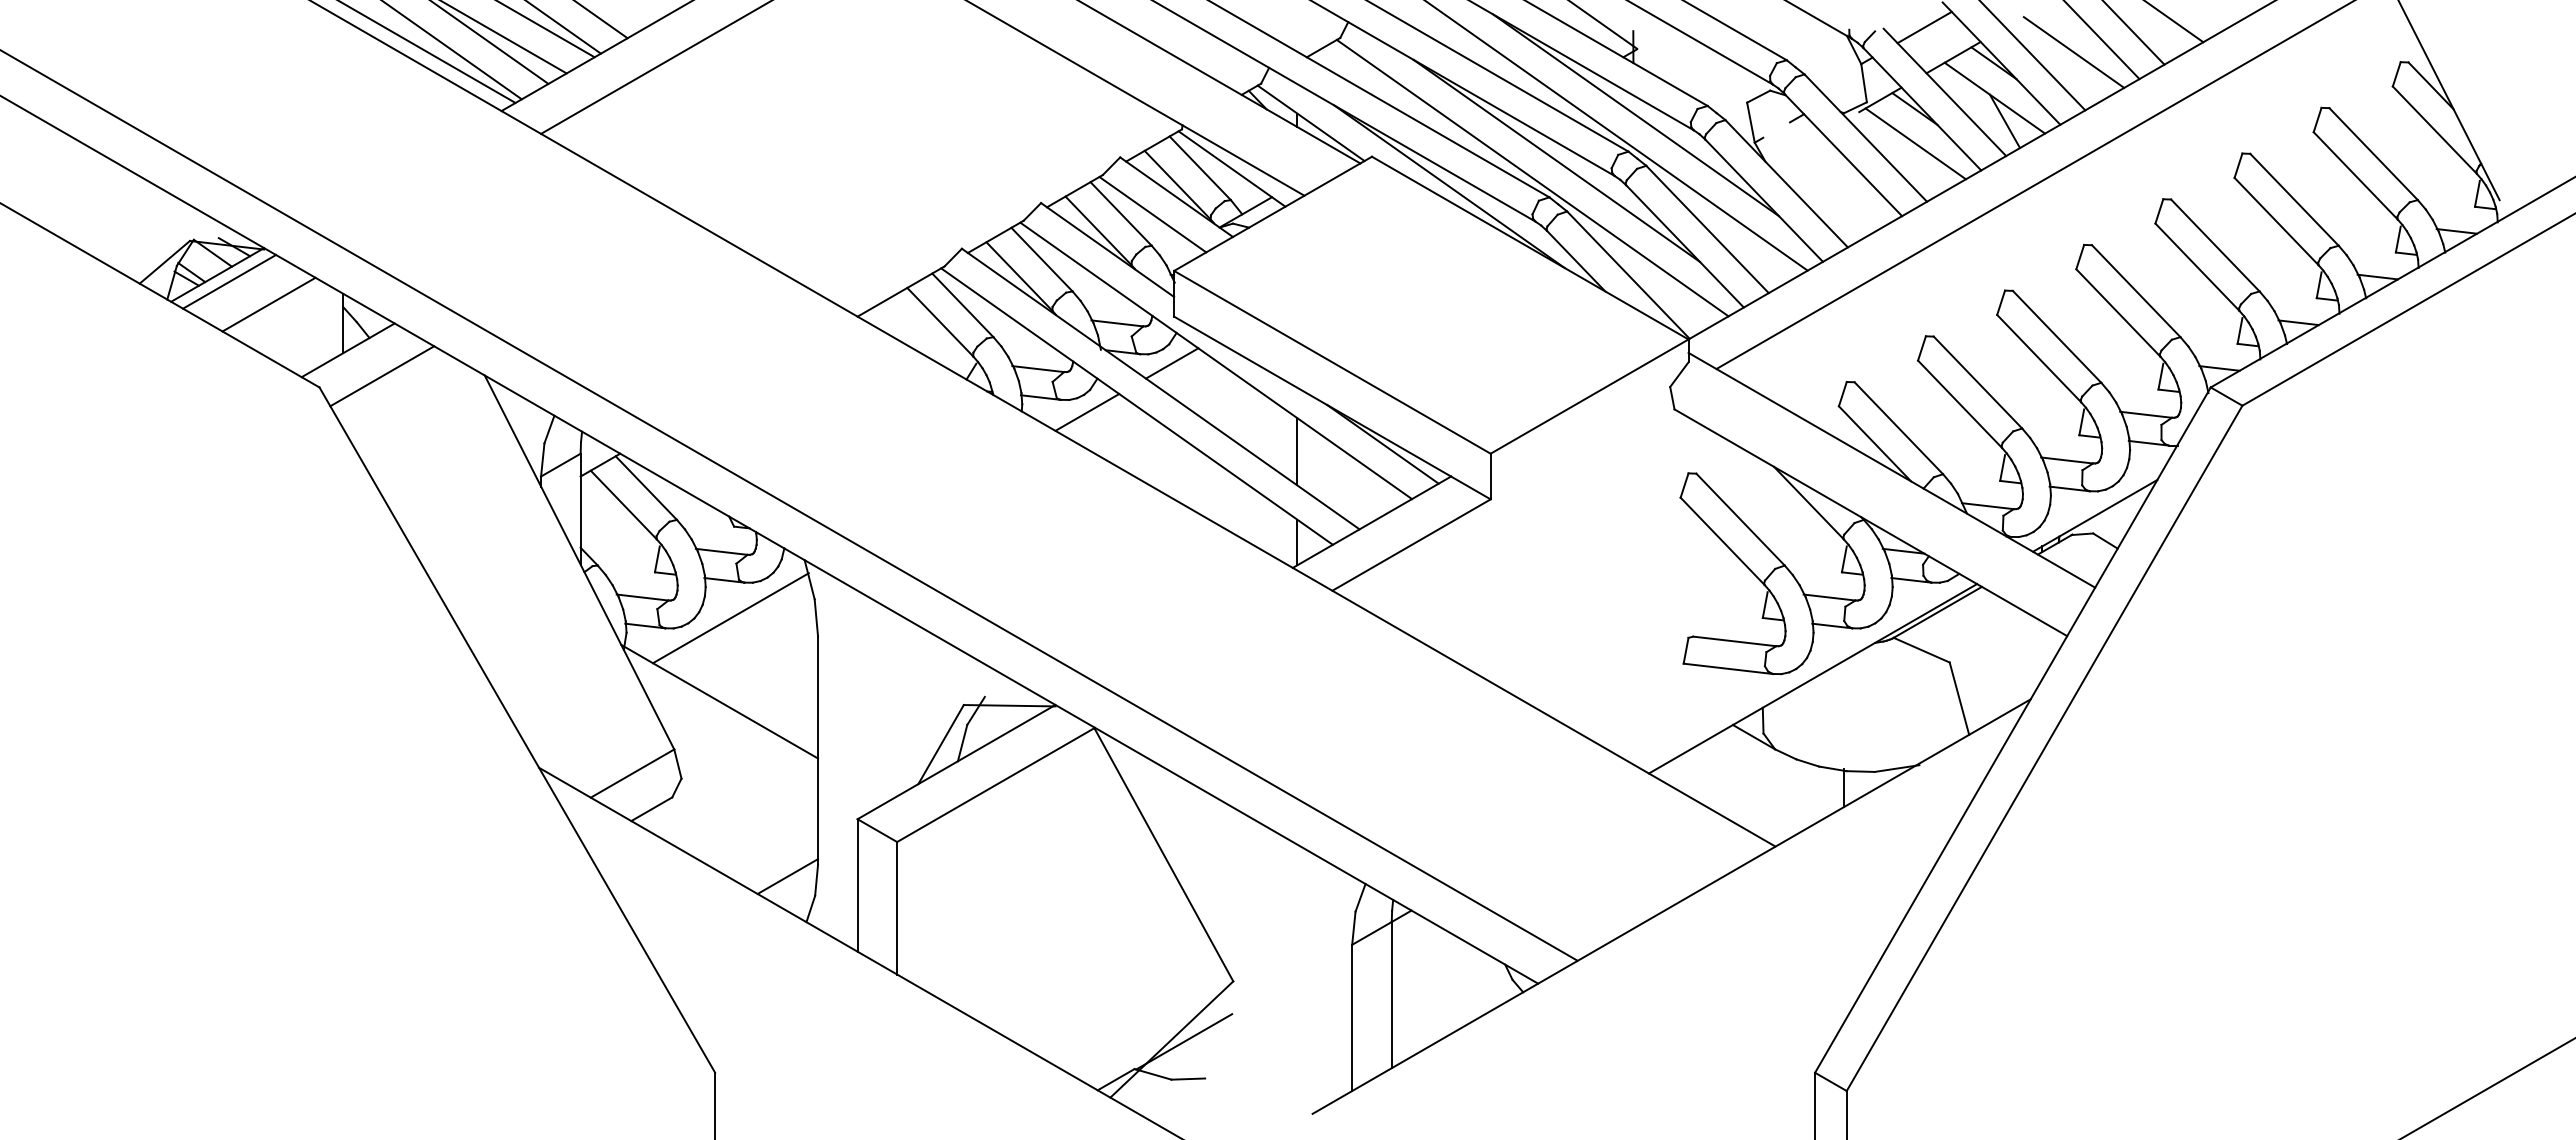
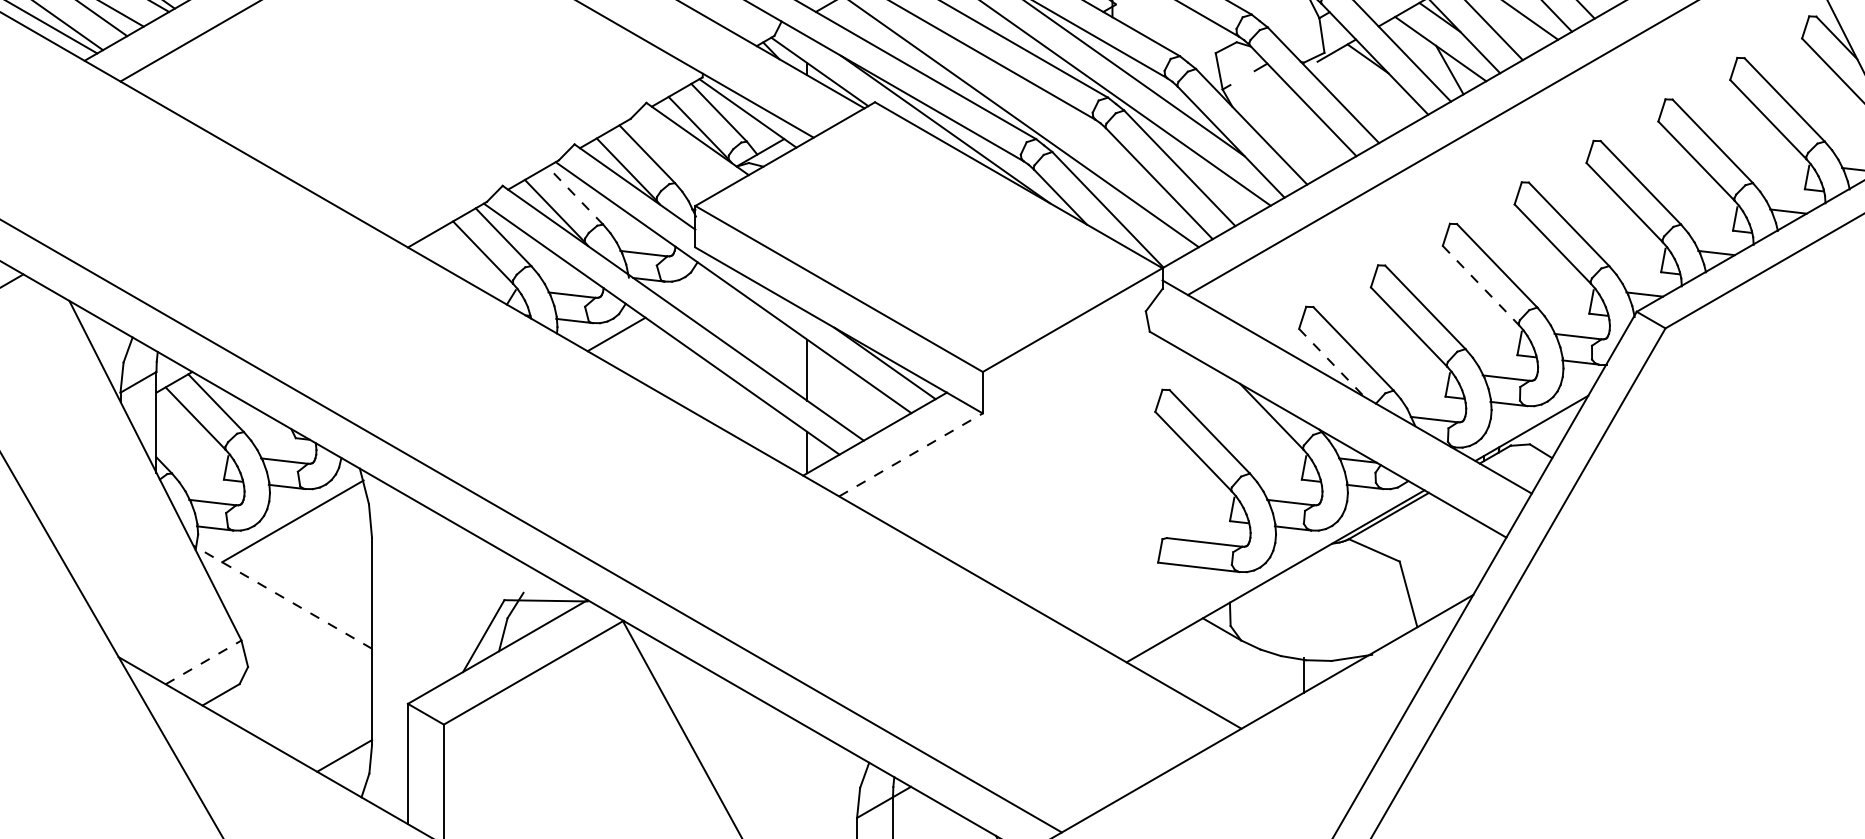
line: (1915, 143) -> (1368, 90), removed
line: (1556, 160) -> (1042, 105), removed
line: (1152, 214) -> (675, 154), removed
line: (1041, 259) -> (574, 195), solid -> dashed
line: (2039, 358) -> (1481, 285), solid -> dashed
line: (1172, 363) -> (693, 290), removed
line: (1875, 444) -> (1332, 363), solid -> dashed
line: (1411, 544) -> (910, 454), solid -> dashed
line: (719, 701) -> (282, 596), solid -> dashed
line: (632, 773) -> (203, 662), solid -> dashed

